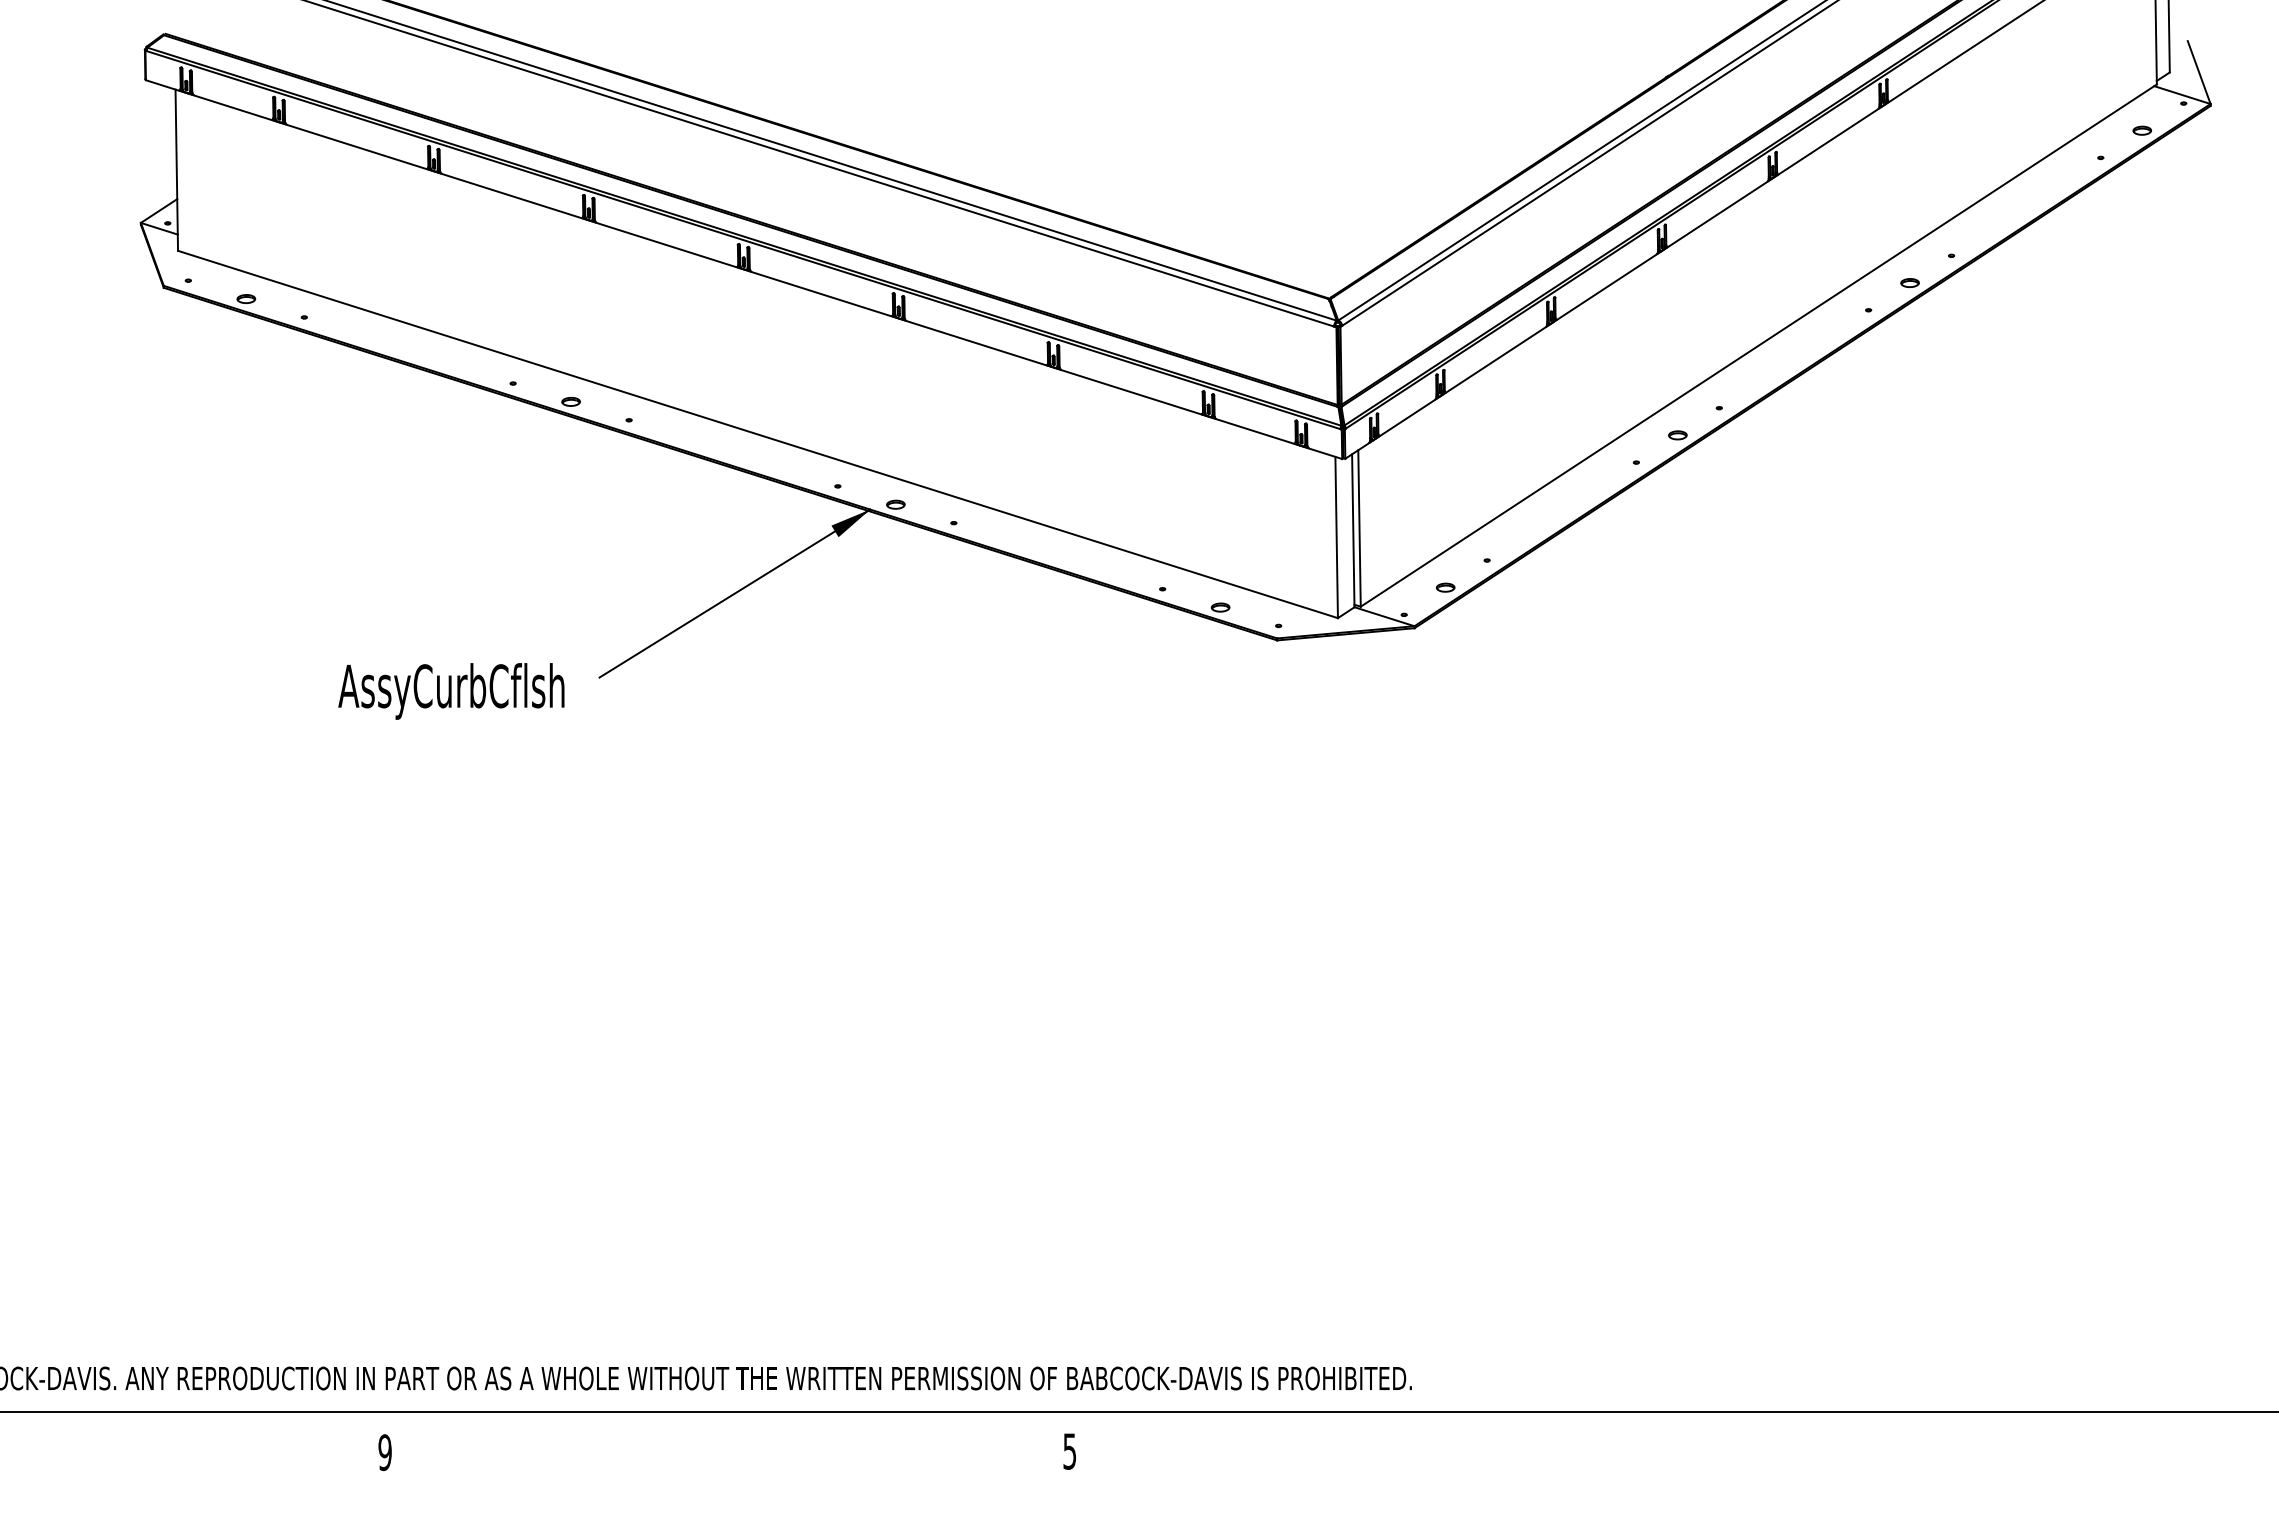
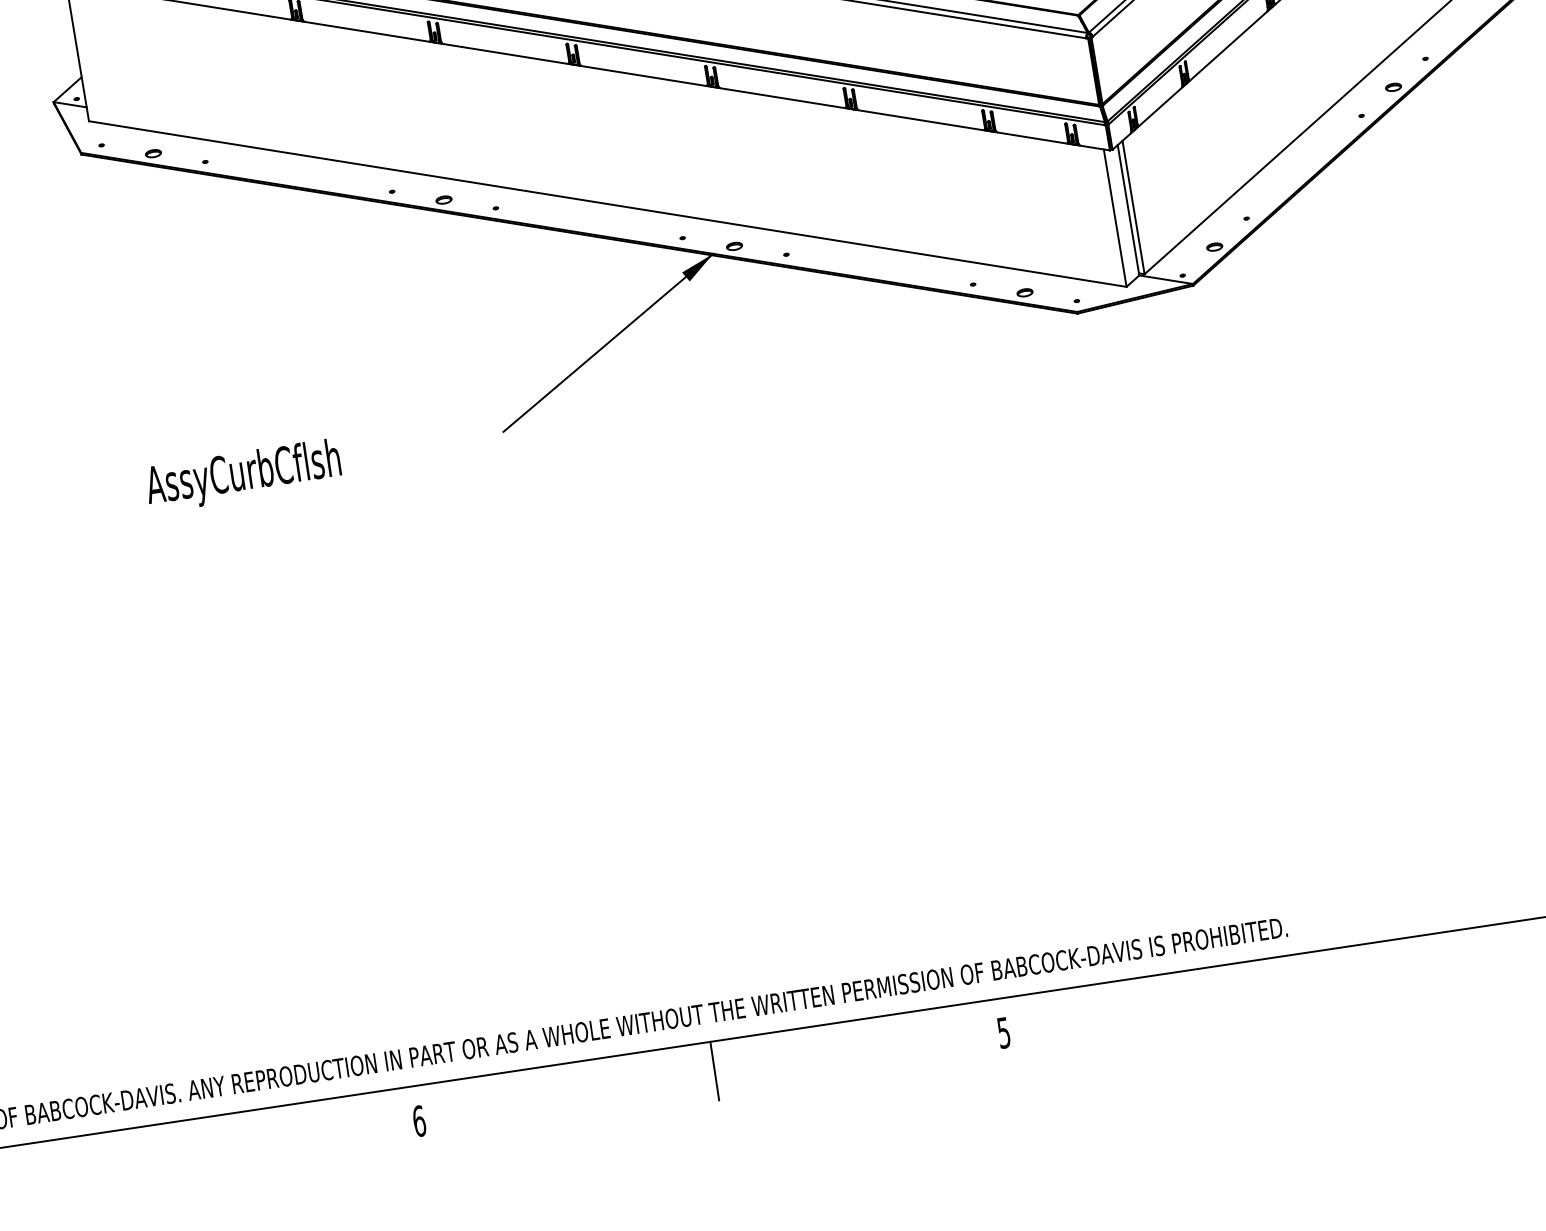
text: (451, 691) -> (243, 475), moved
line: (732, 1445) -> (715, 1070), added
text: (384, 1452) -> (418, 1121), 9 -> 6

